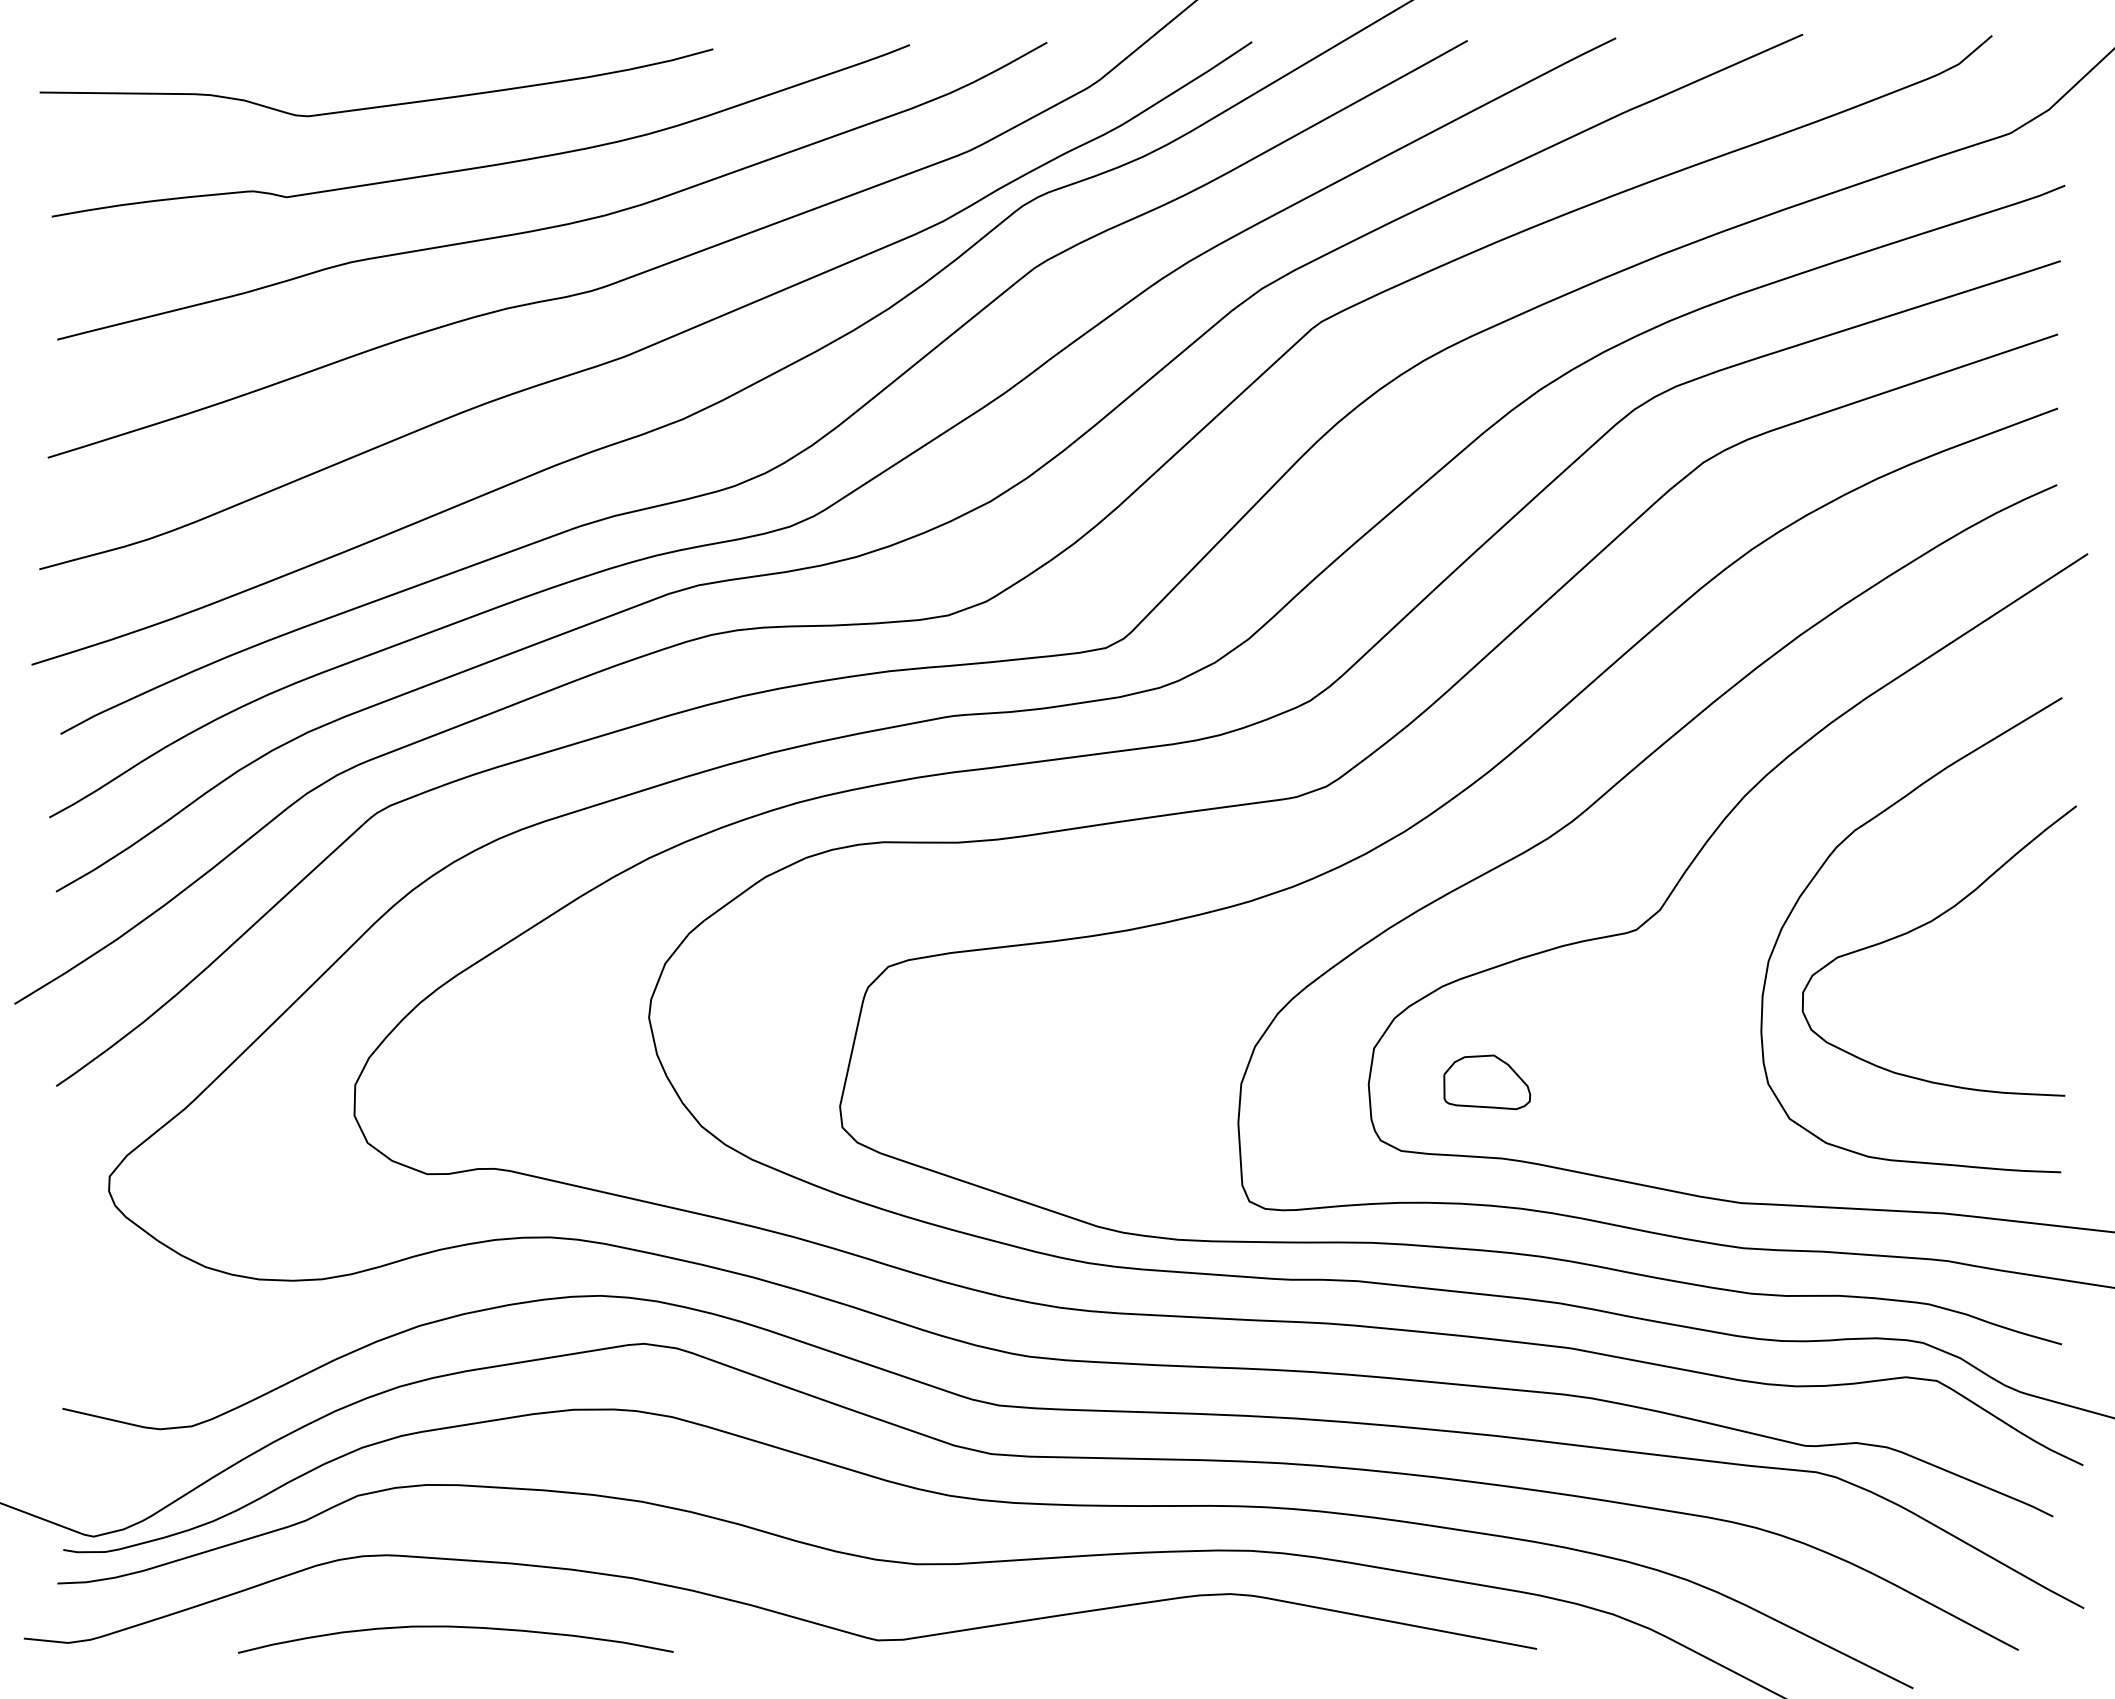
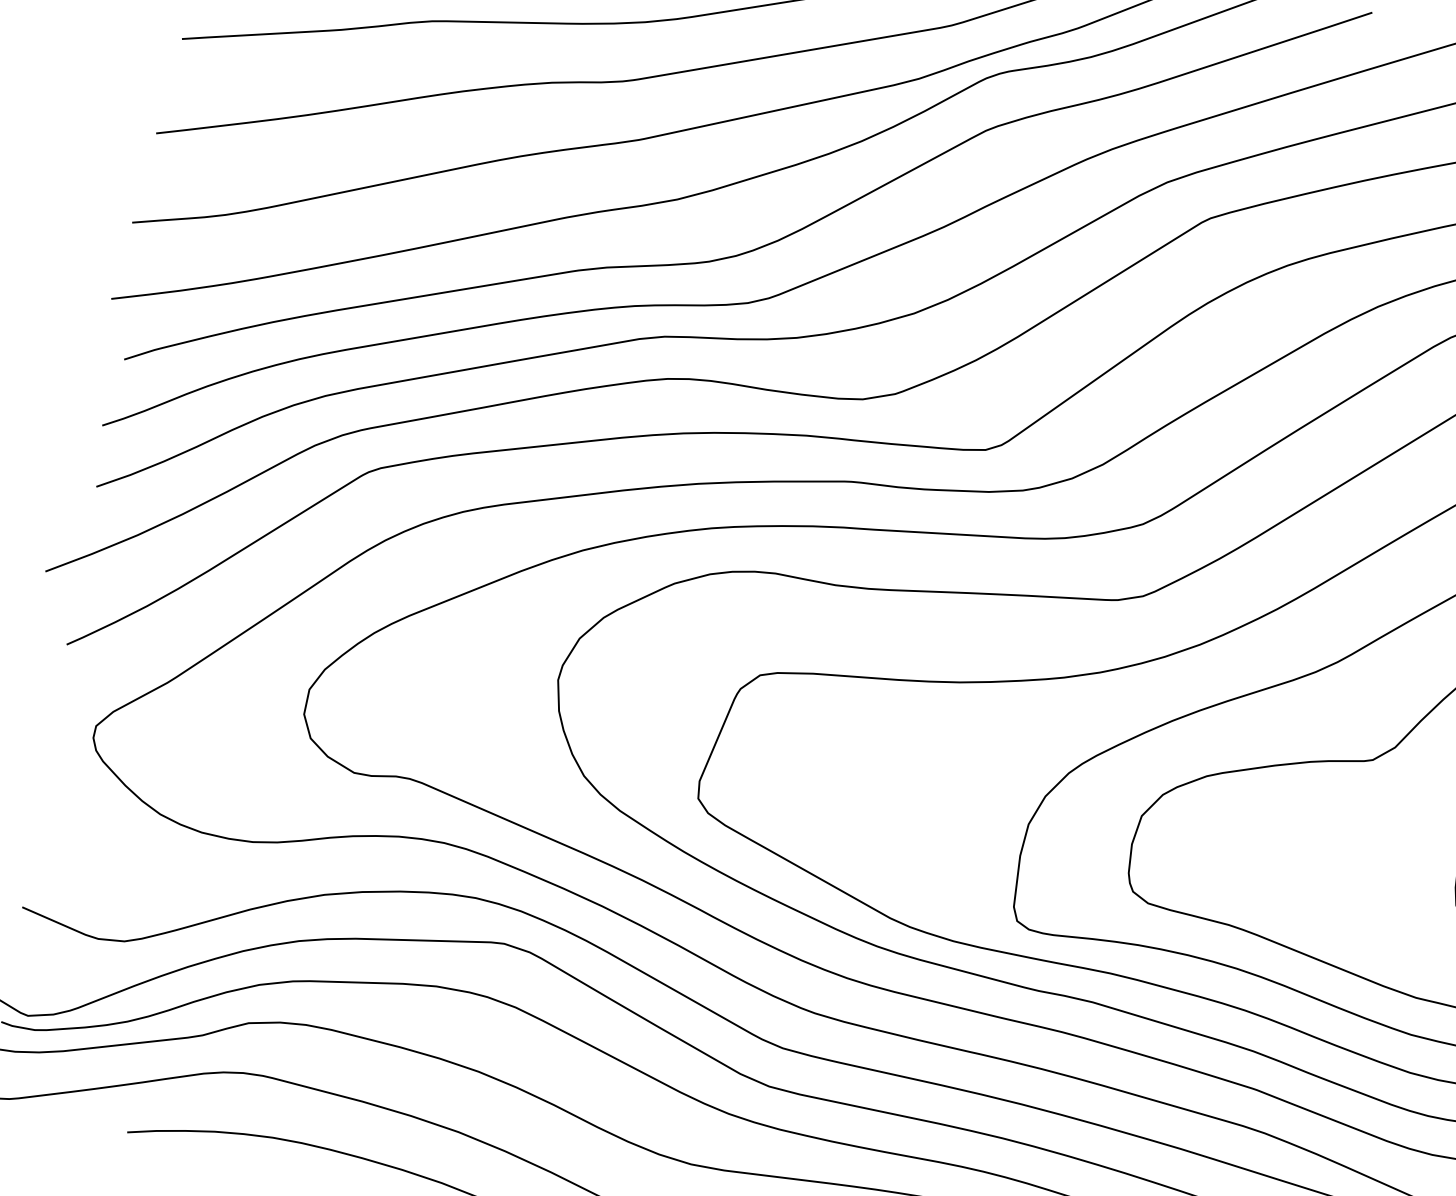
part: (1487, 1082) -> (1228, 861), removed

